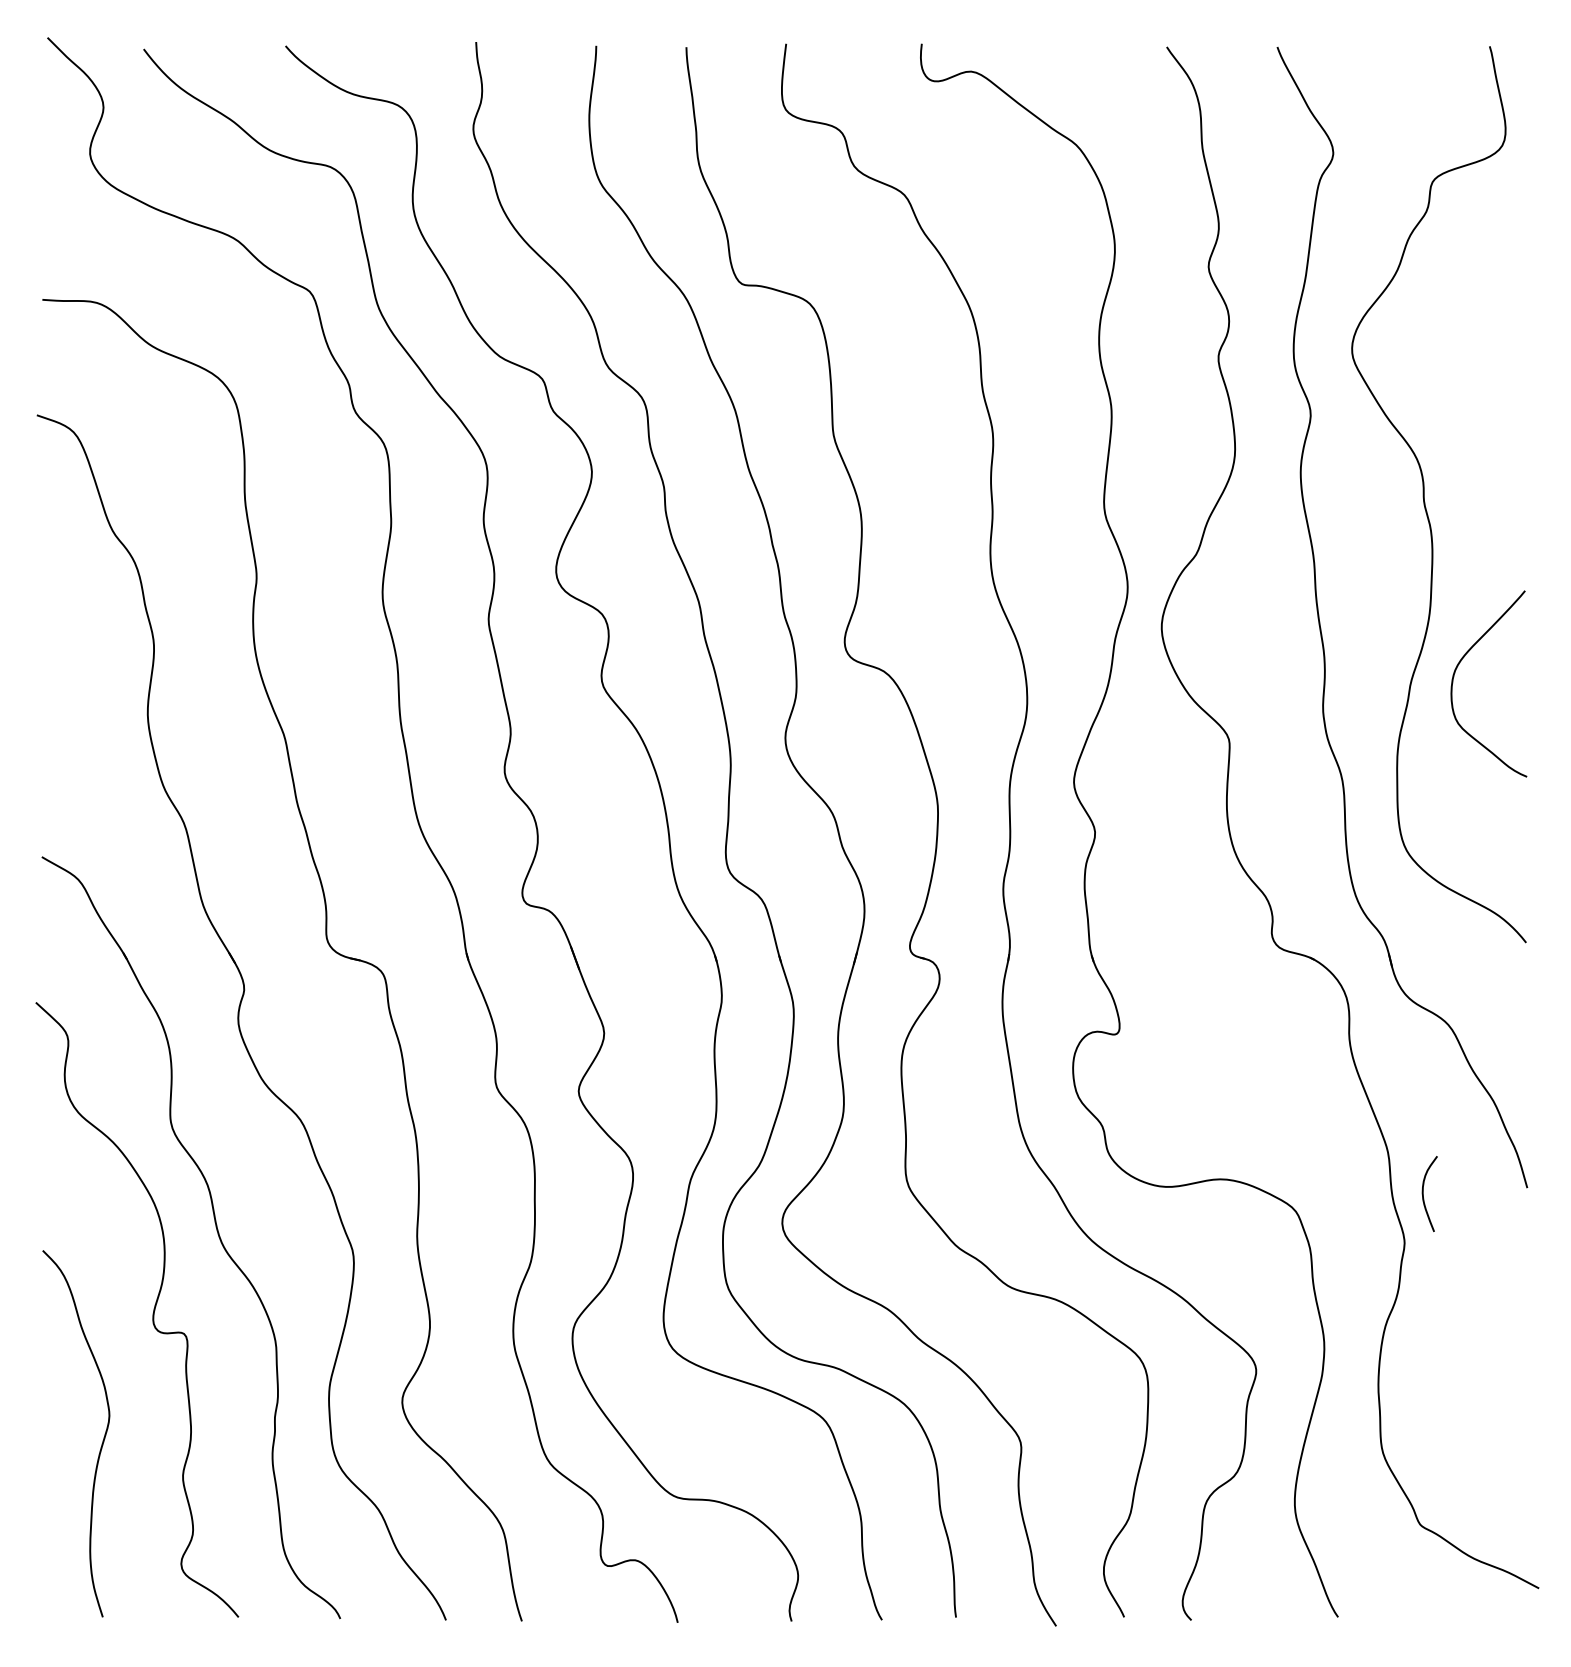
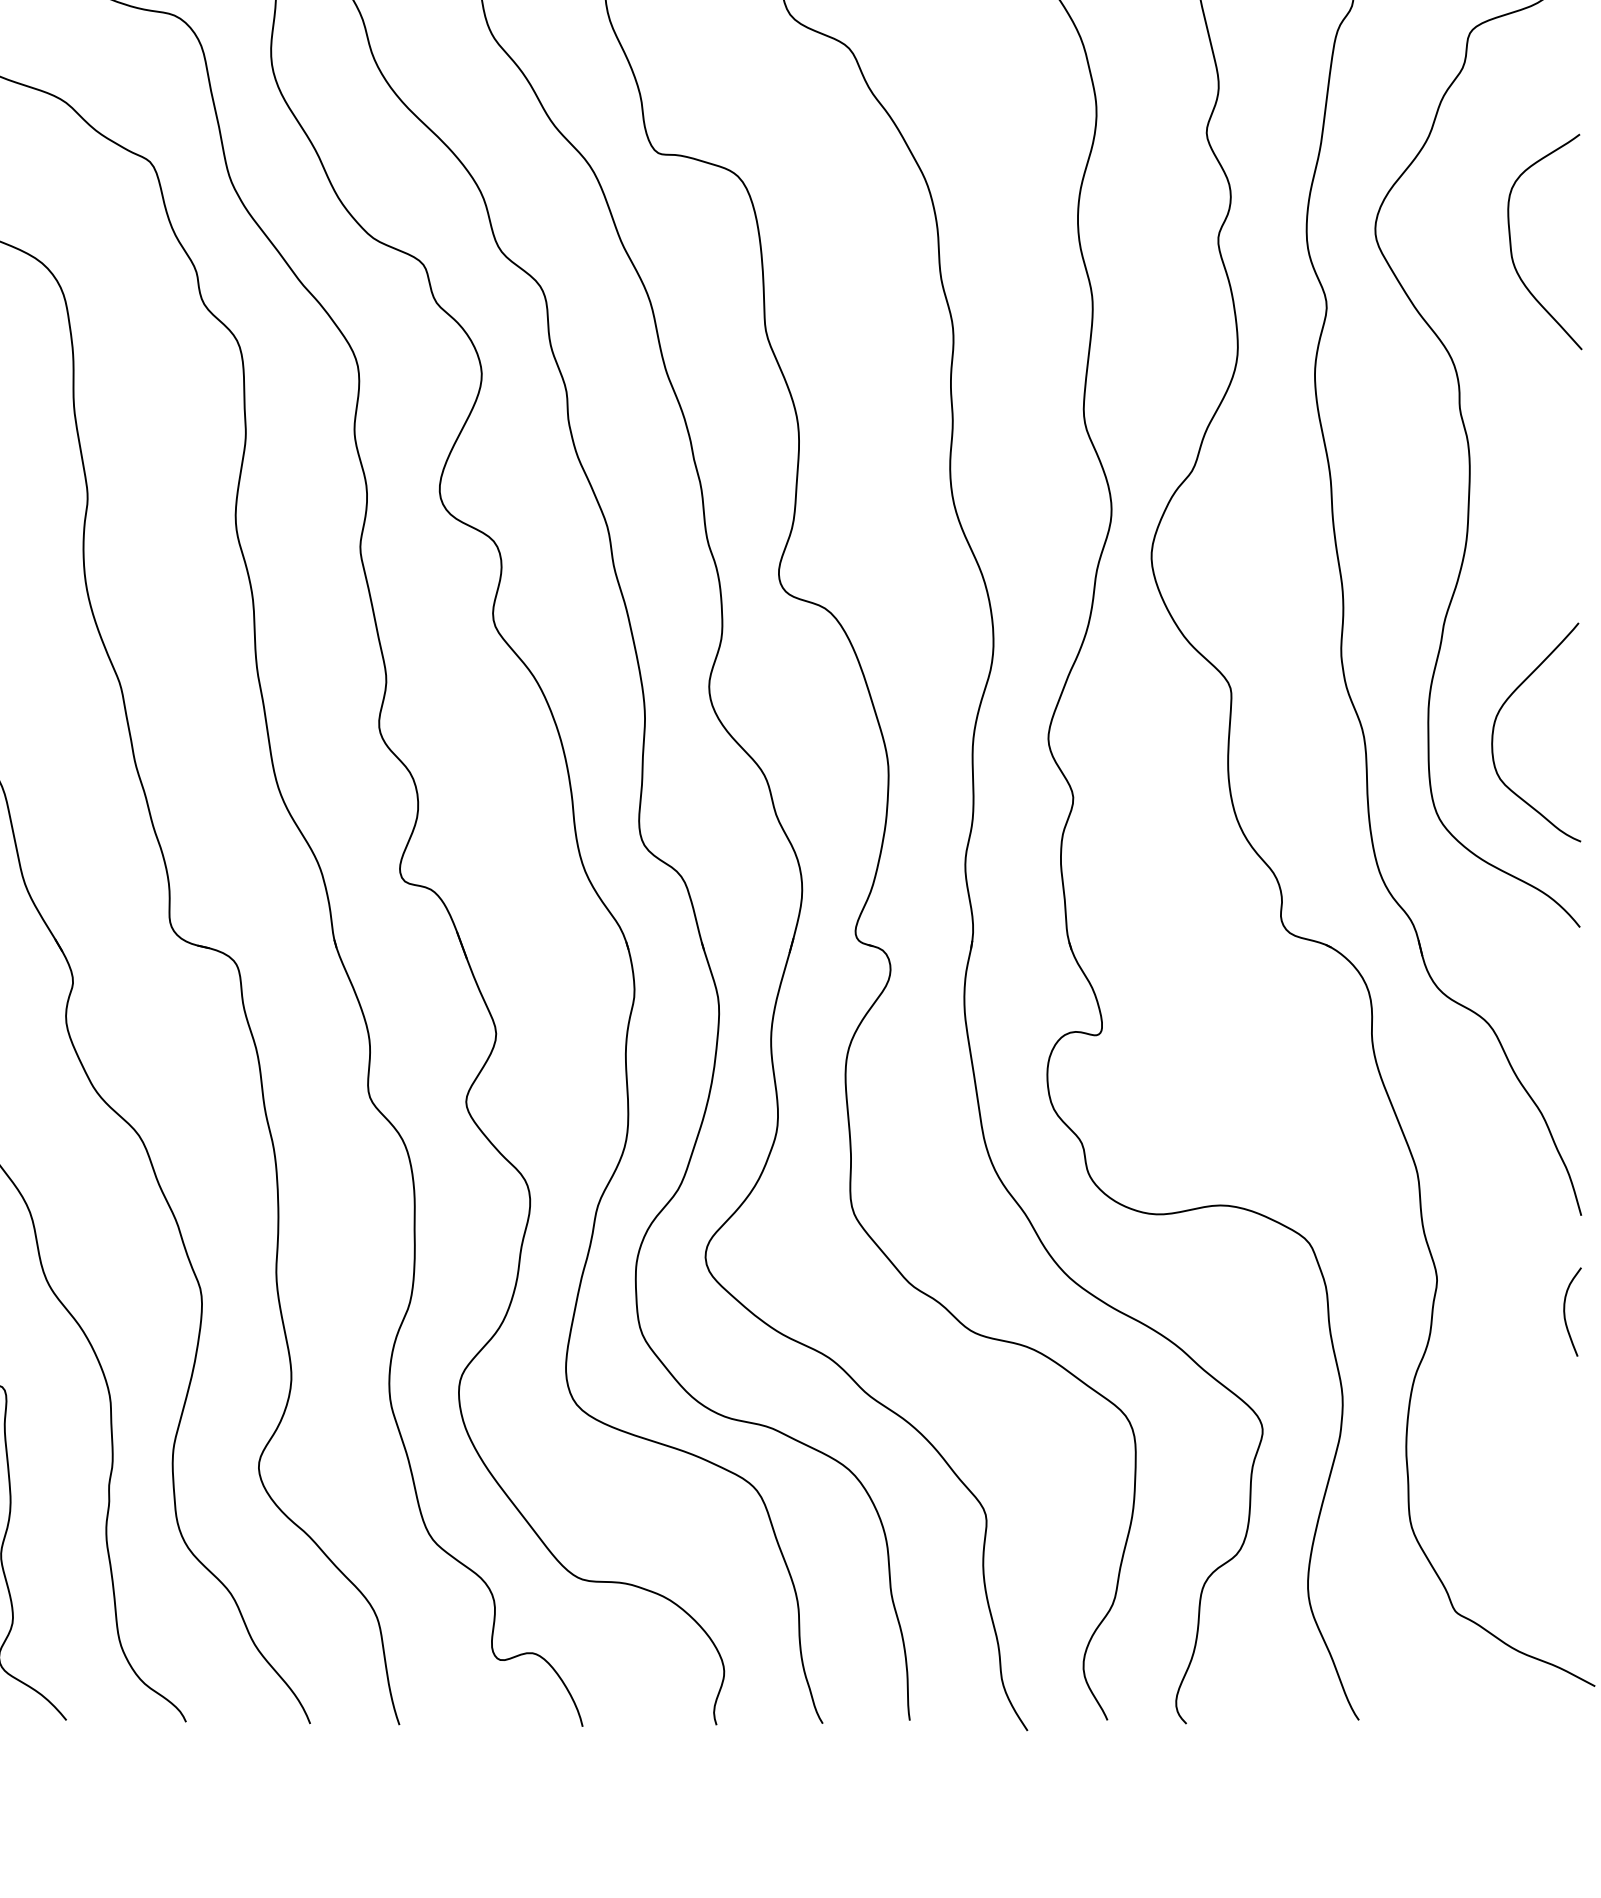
curve: (1468, 363) -> (1512, 246), added
curve: (1457, 668) -> (1499, 714), moved
curve: (1423, 1193) -> (1565, 1311), moved

